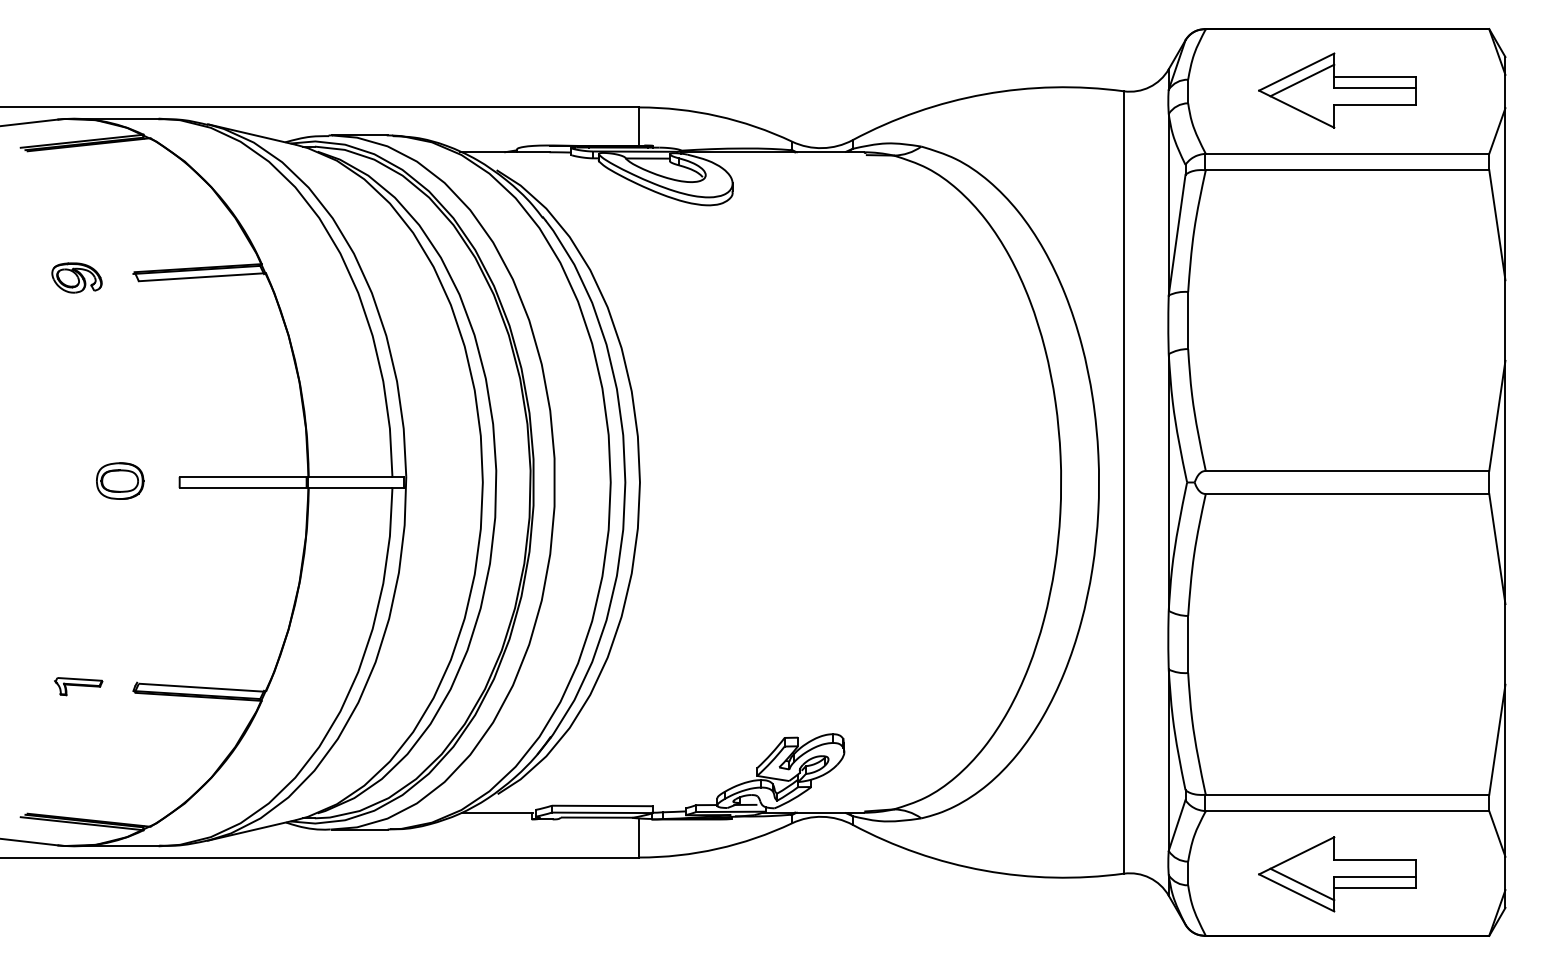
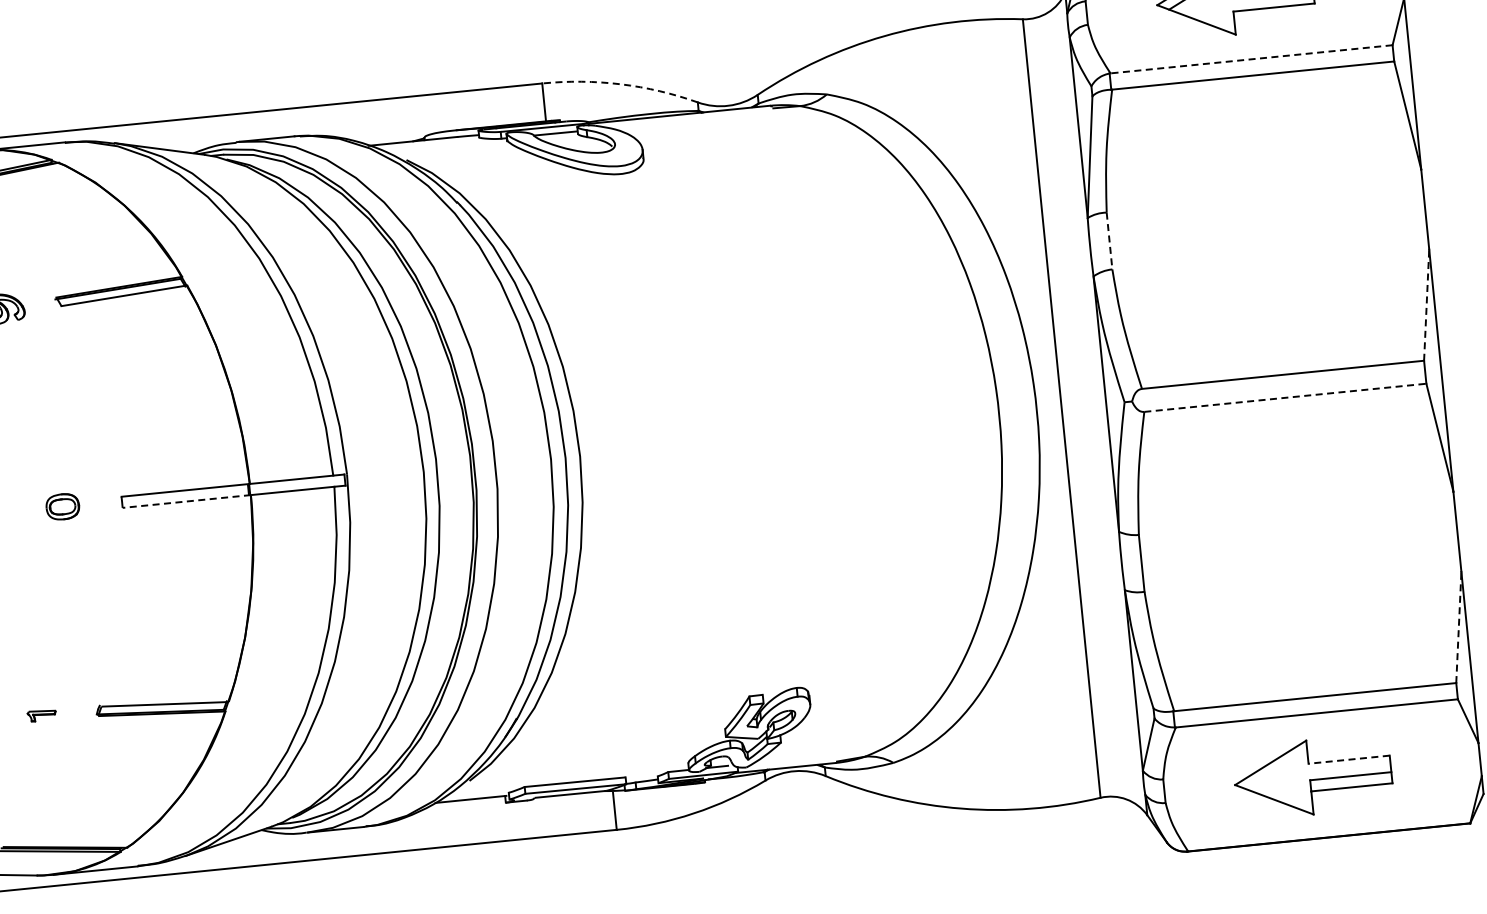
arc: (717, 116) -> (620, 84), solid -> dashed
line: (1347, 153) -> (1251, 58), solid -> dashed
line: (1188, 320) -> (1109, 240), solid -> dashed
line: (1497, 415) -> (1426, 304), solid -> dashed
part: (120, 480) -> (63, 506), size x0.7
line: (243, 488) -> (186, 501), solid -> dashed
line: (1347, 494) -> (1285, 398), solid -> dashed
part: (78, 686) -> (41, 715), size x0.6
line: (1497, 739) -> (1458, 627), solid -> dashed
line: (1375, 860) -> (1349, 759), solid -> dashed
line: (1302, 884) -> (1279, 790), removed

